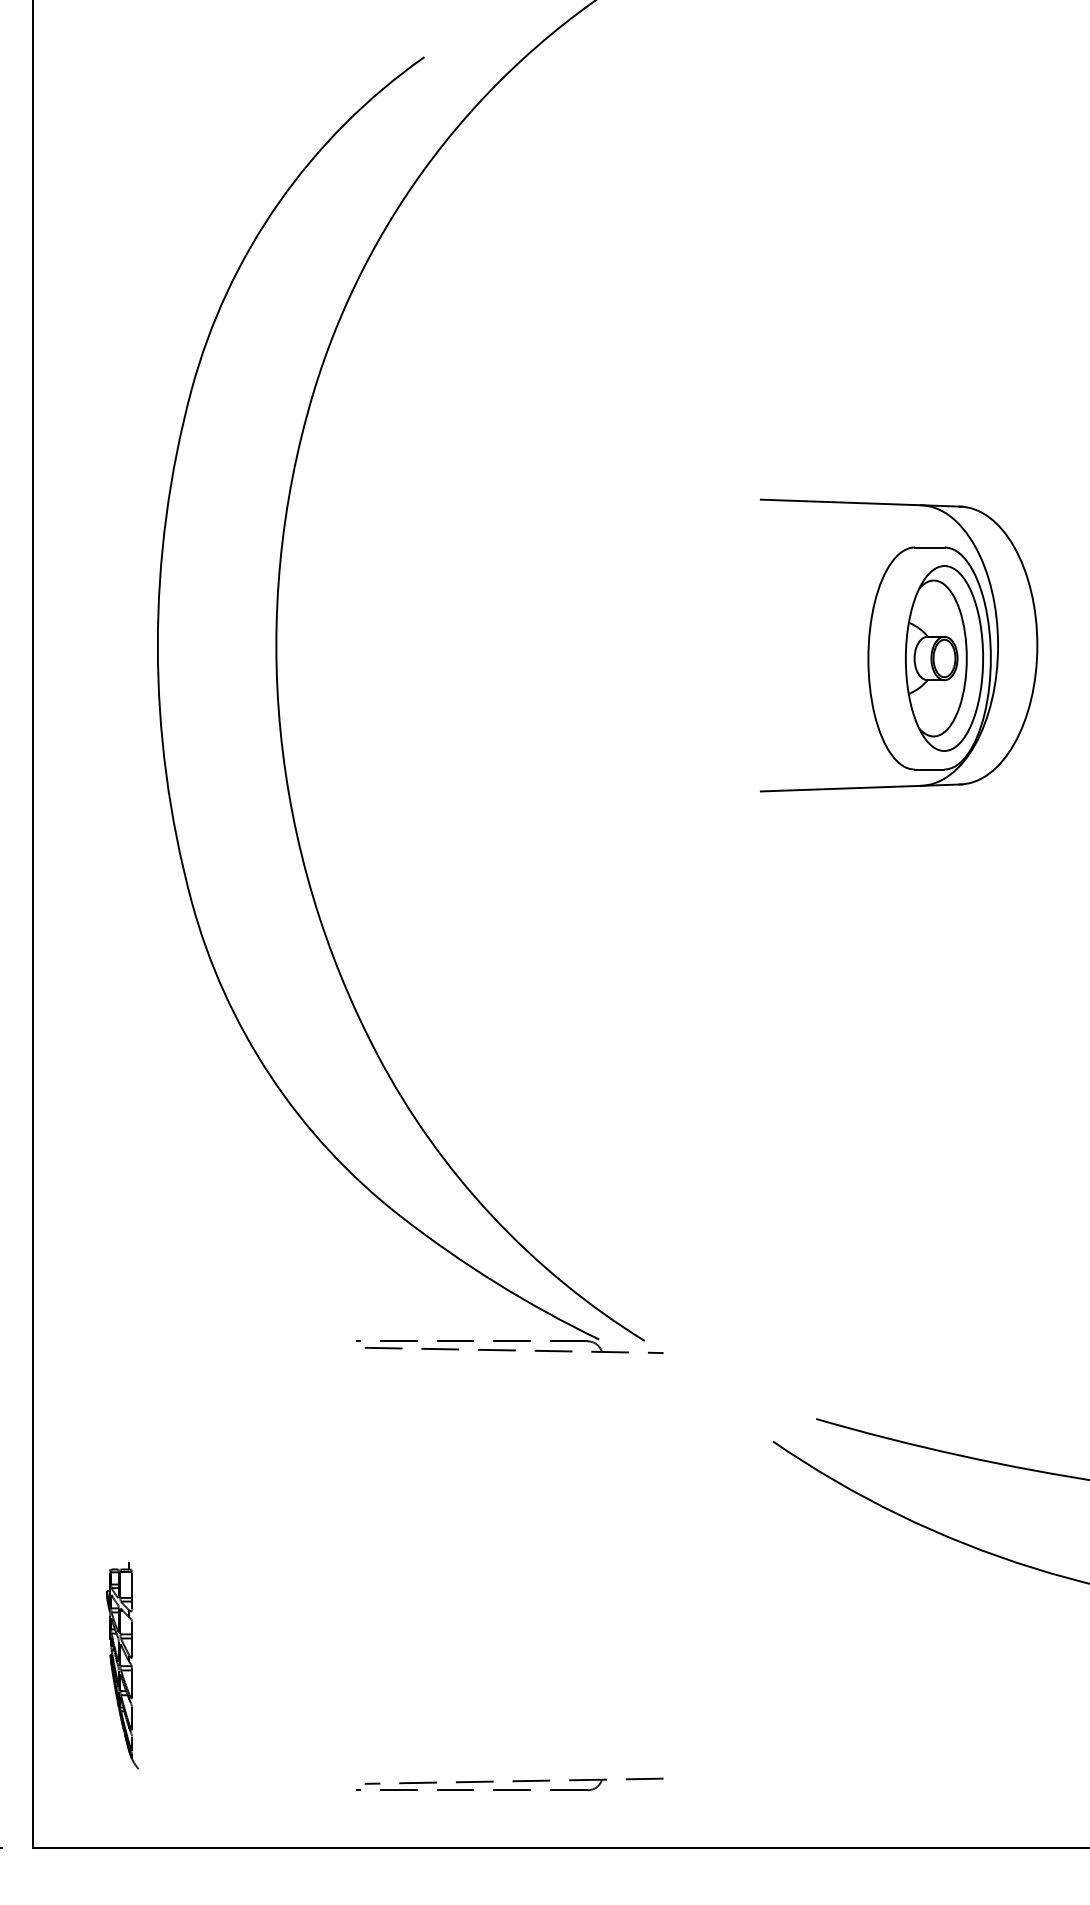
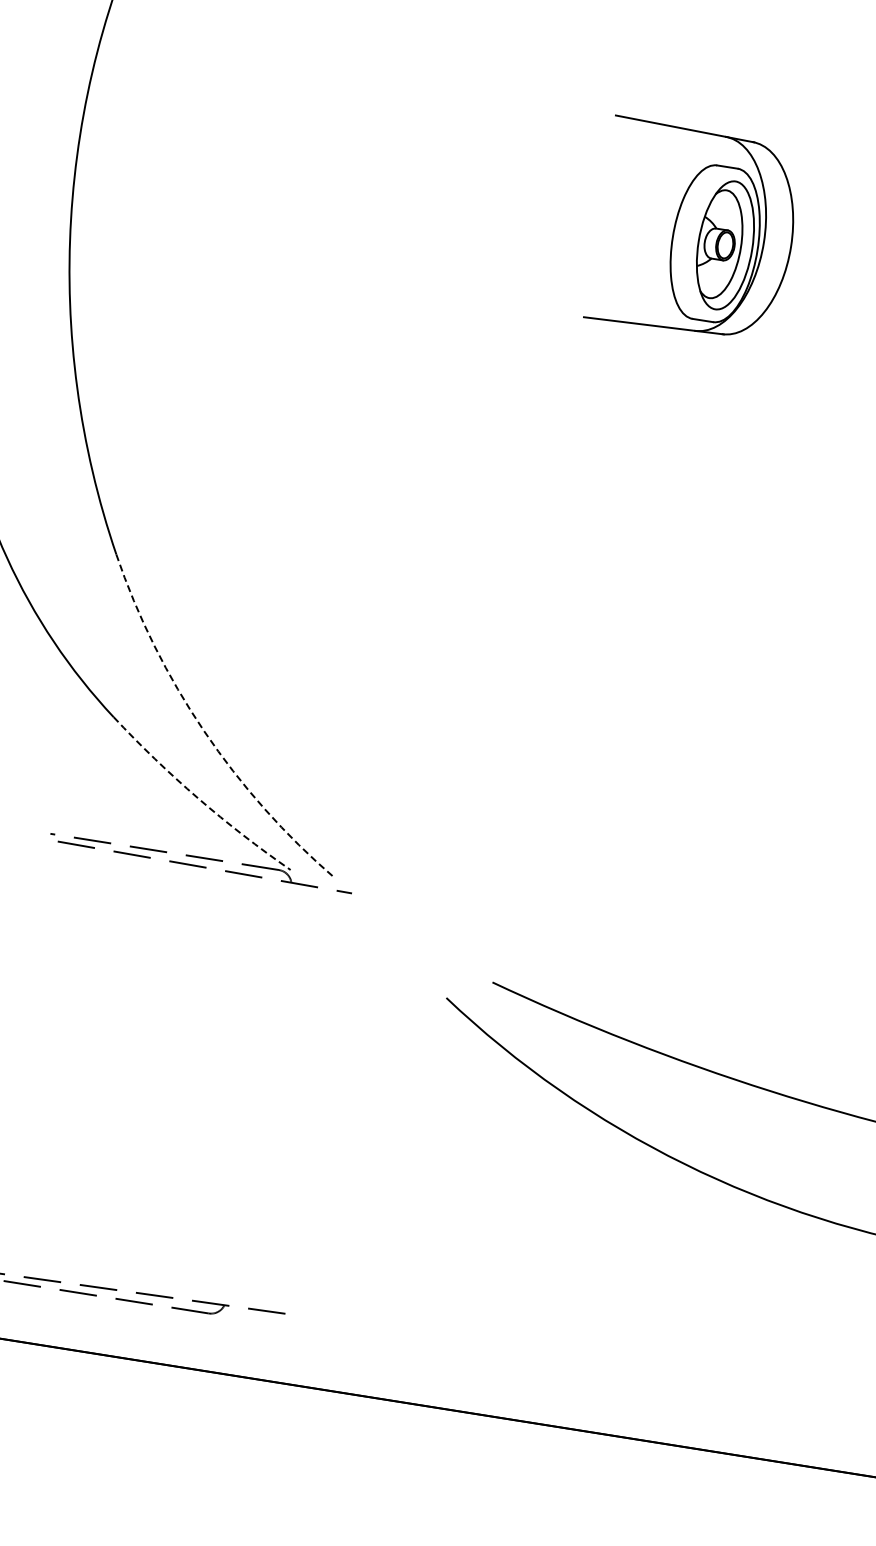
part: (899, 645) -> (695, 231), size x0.7
arc: (492, 1215) -> (204, 730), solid -> dashed
arc: (496, 1283) -> (197, 798), solid -> dashed

